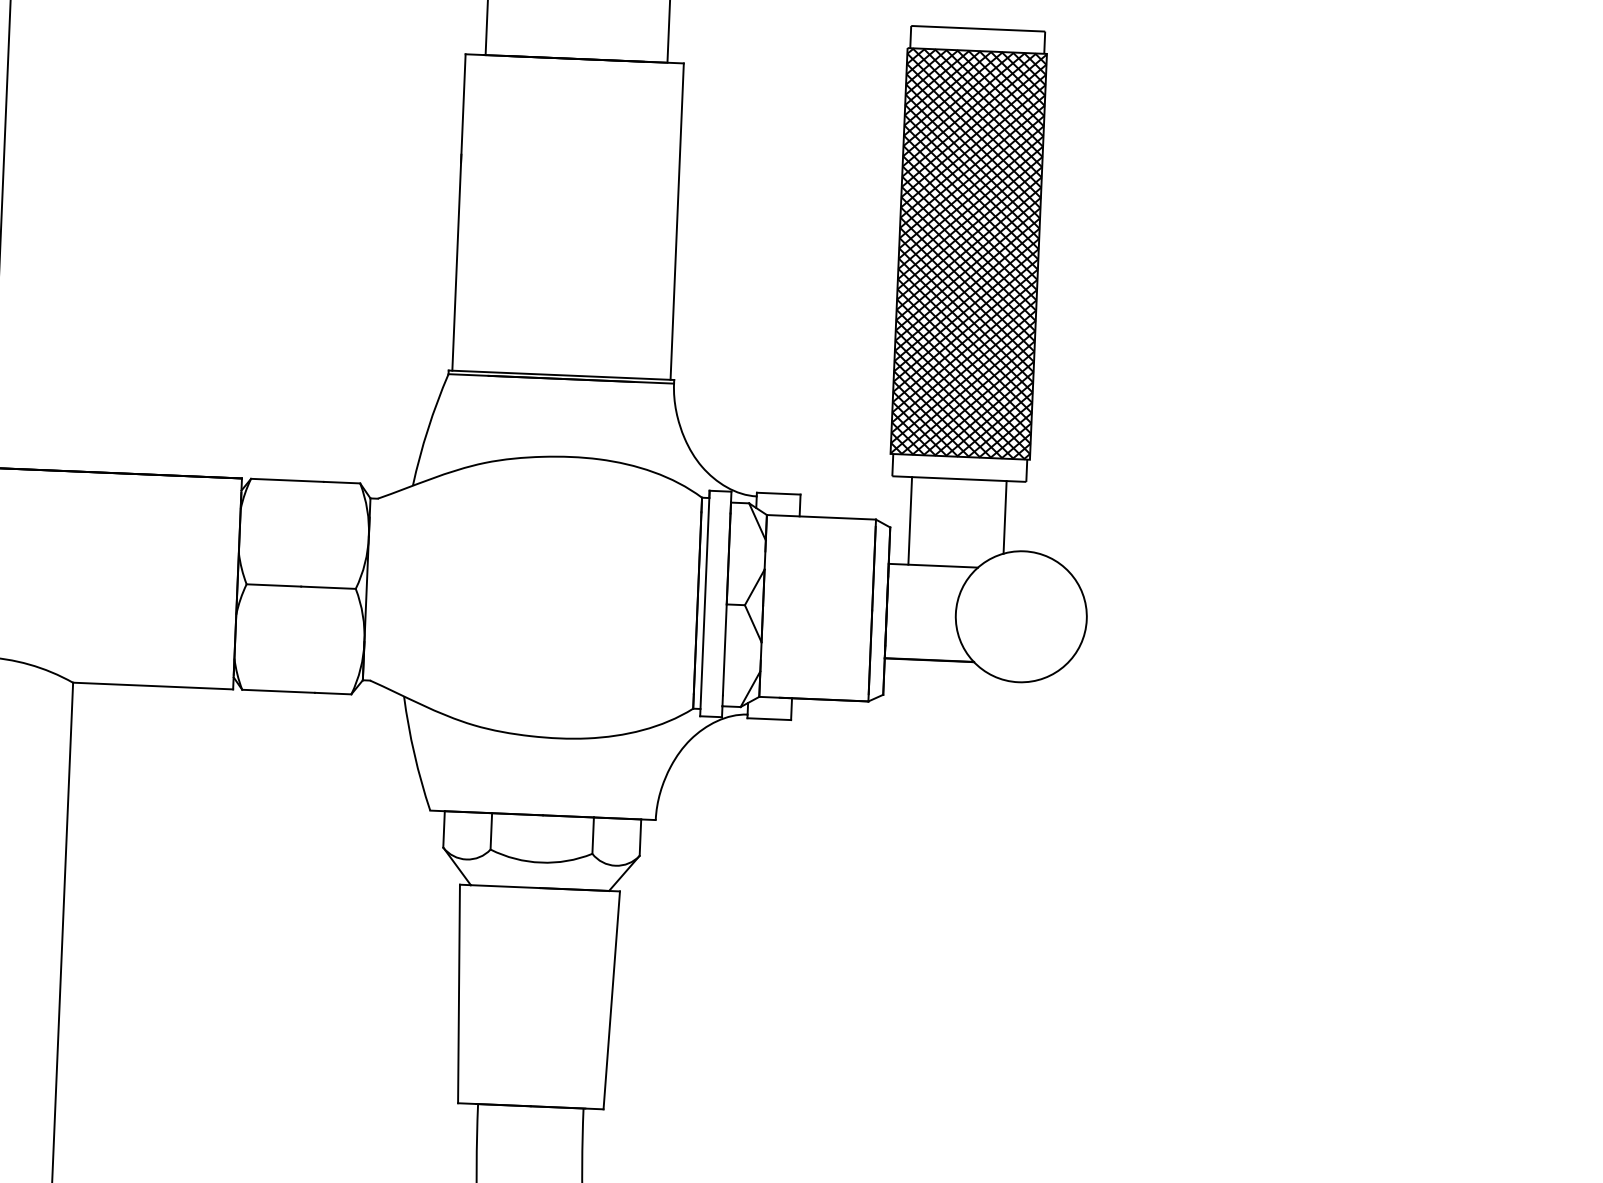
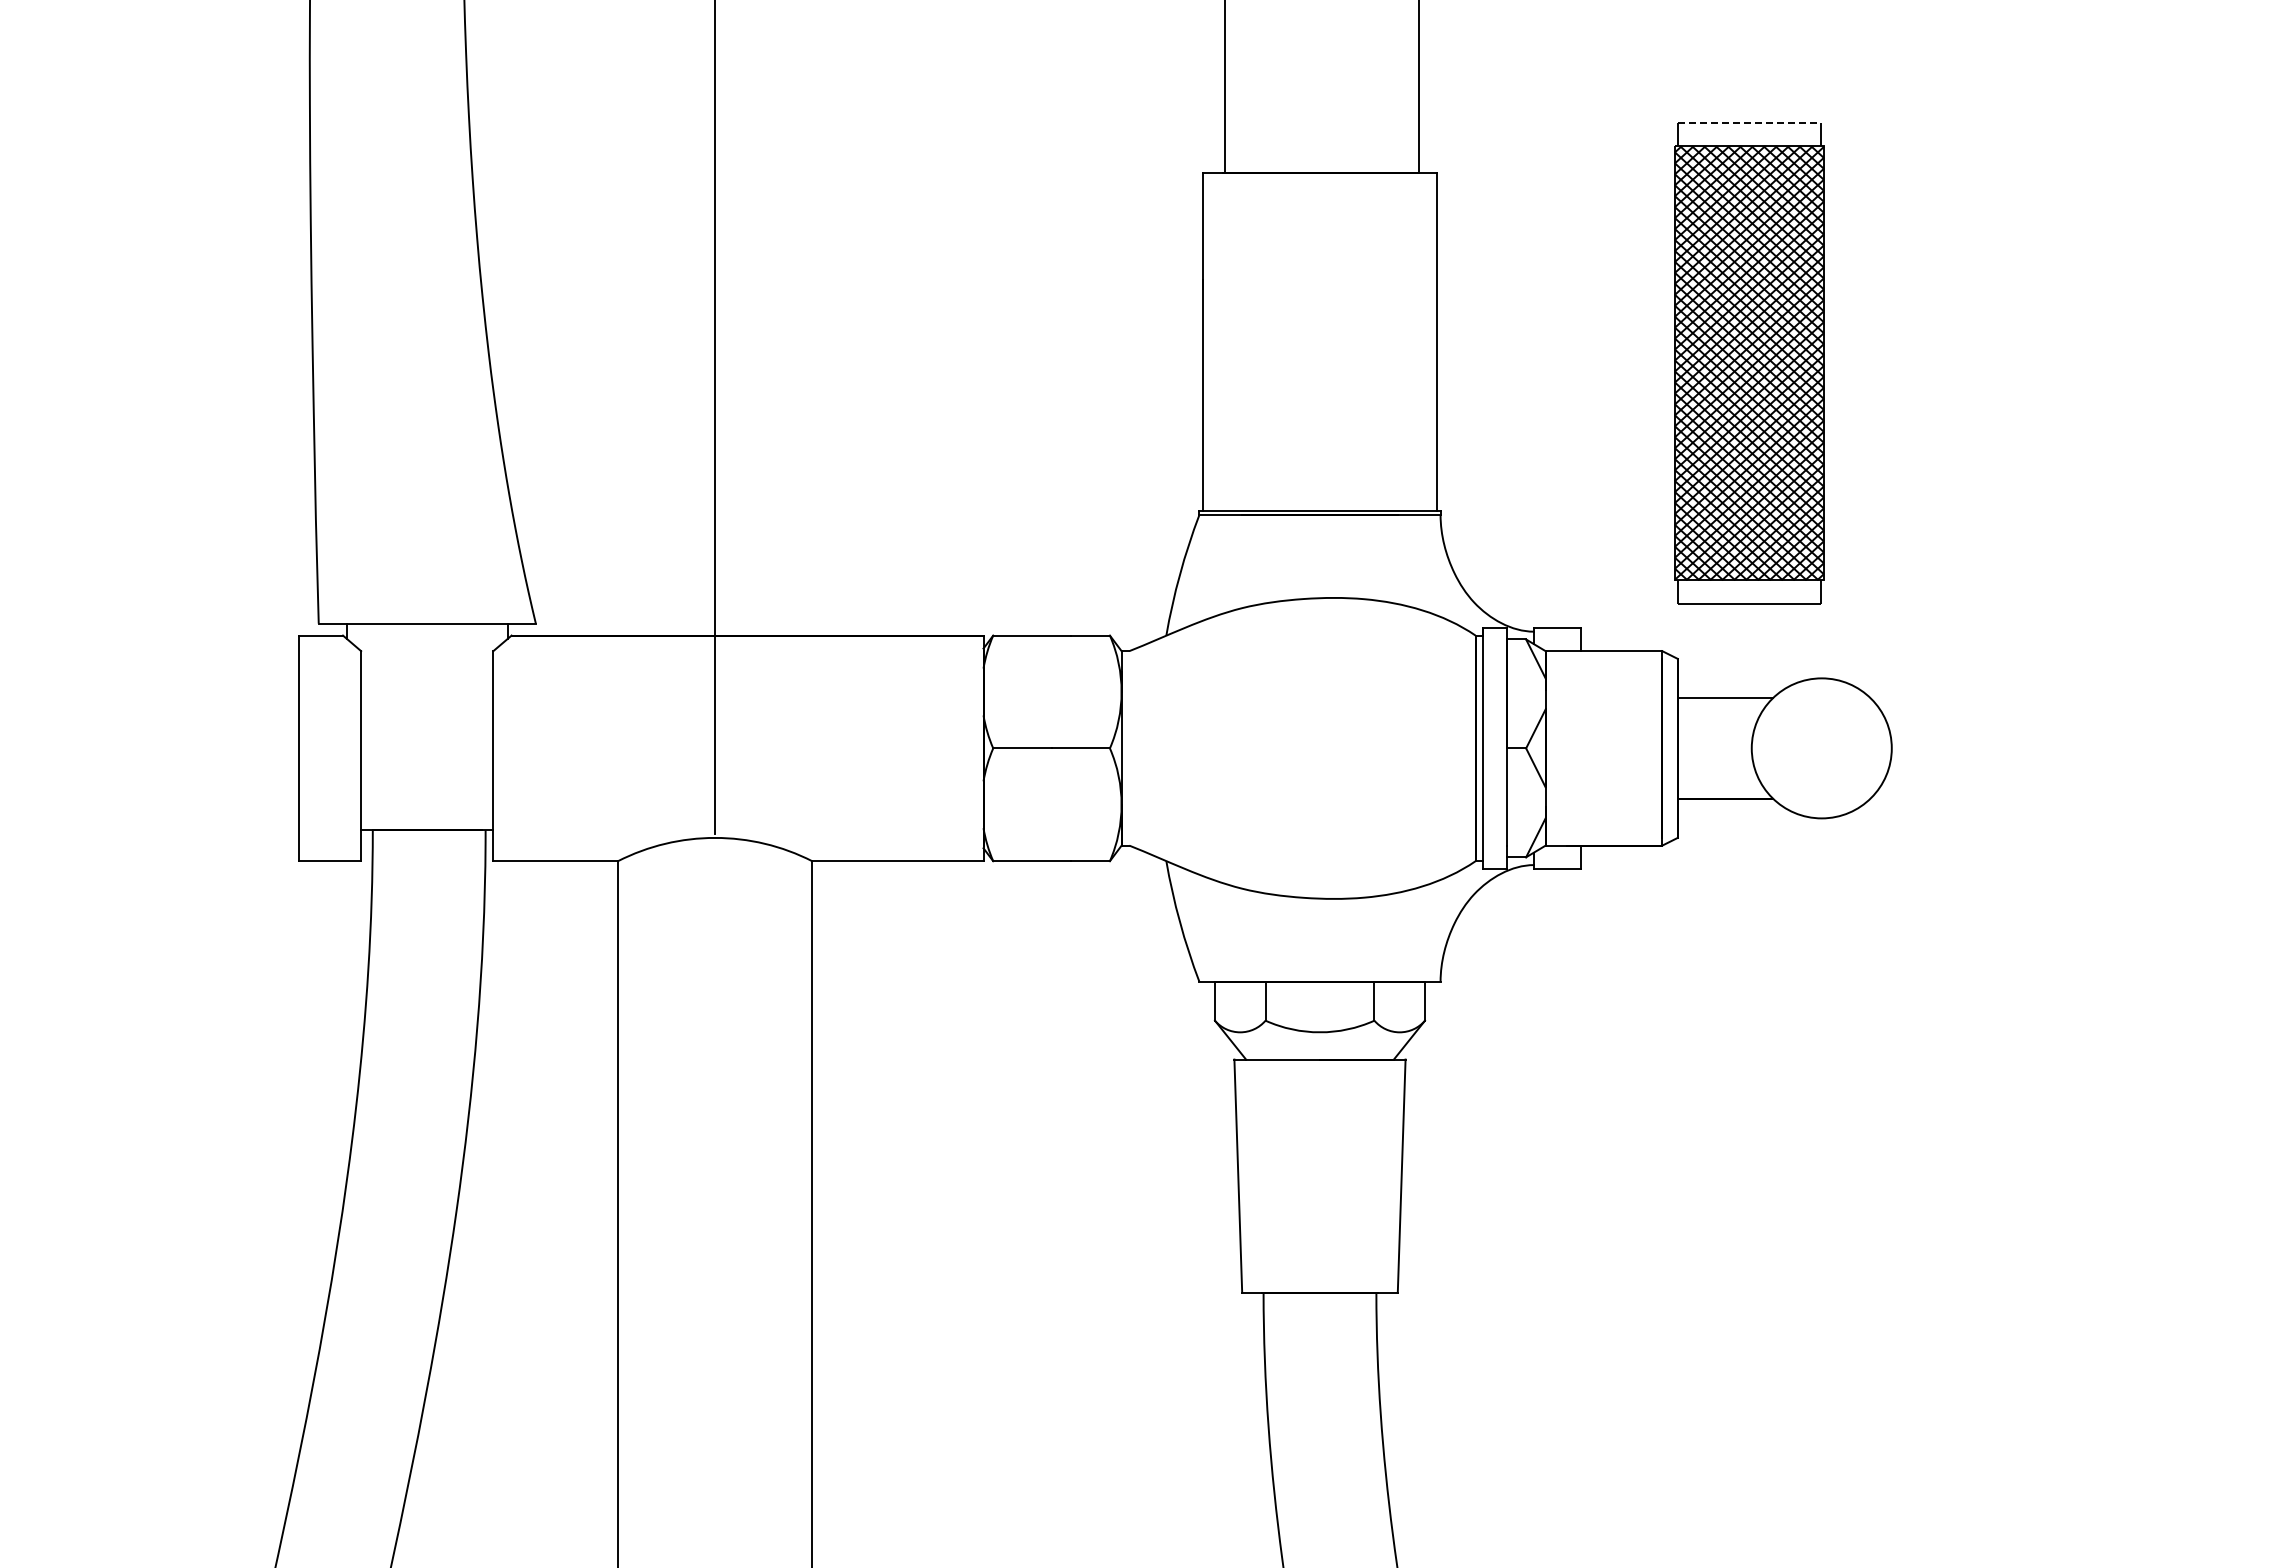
line: (978, 28) -> (1749, 122), solid -> dashed
line: (1005, 516) -> (1800, 642), removed
line: (909, 520) -> (1698, 650), removed

